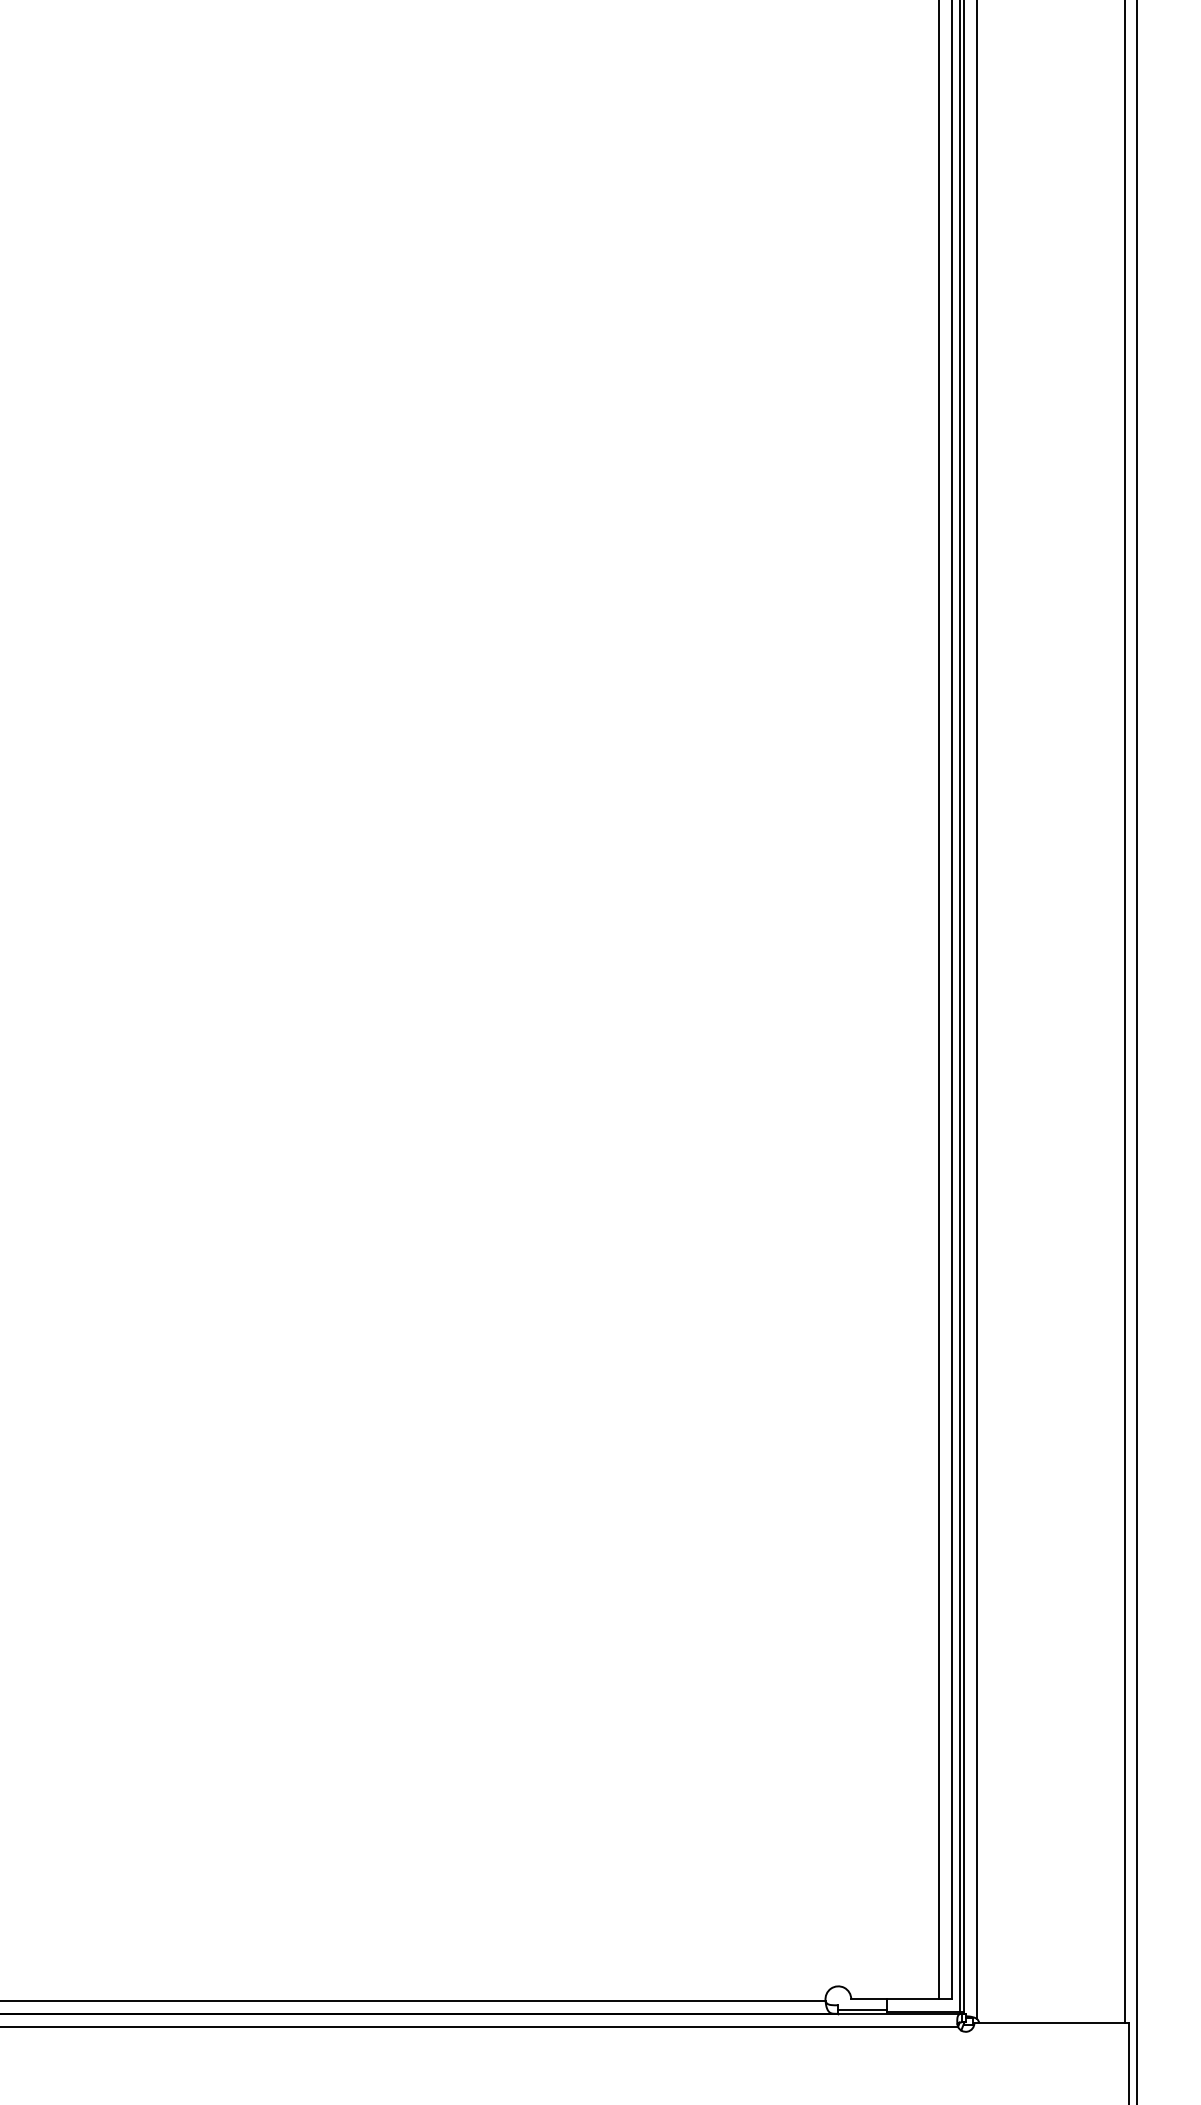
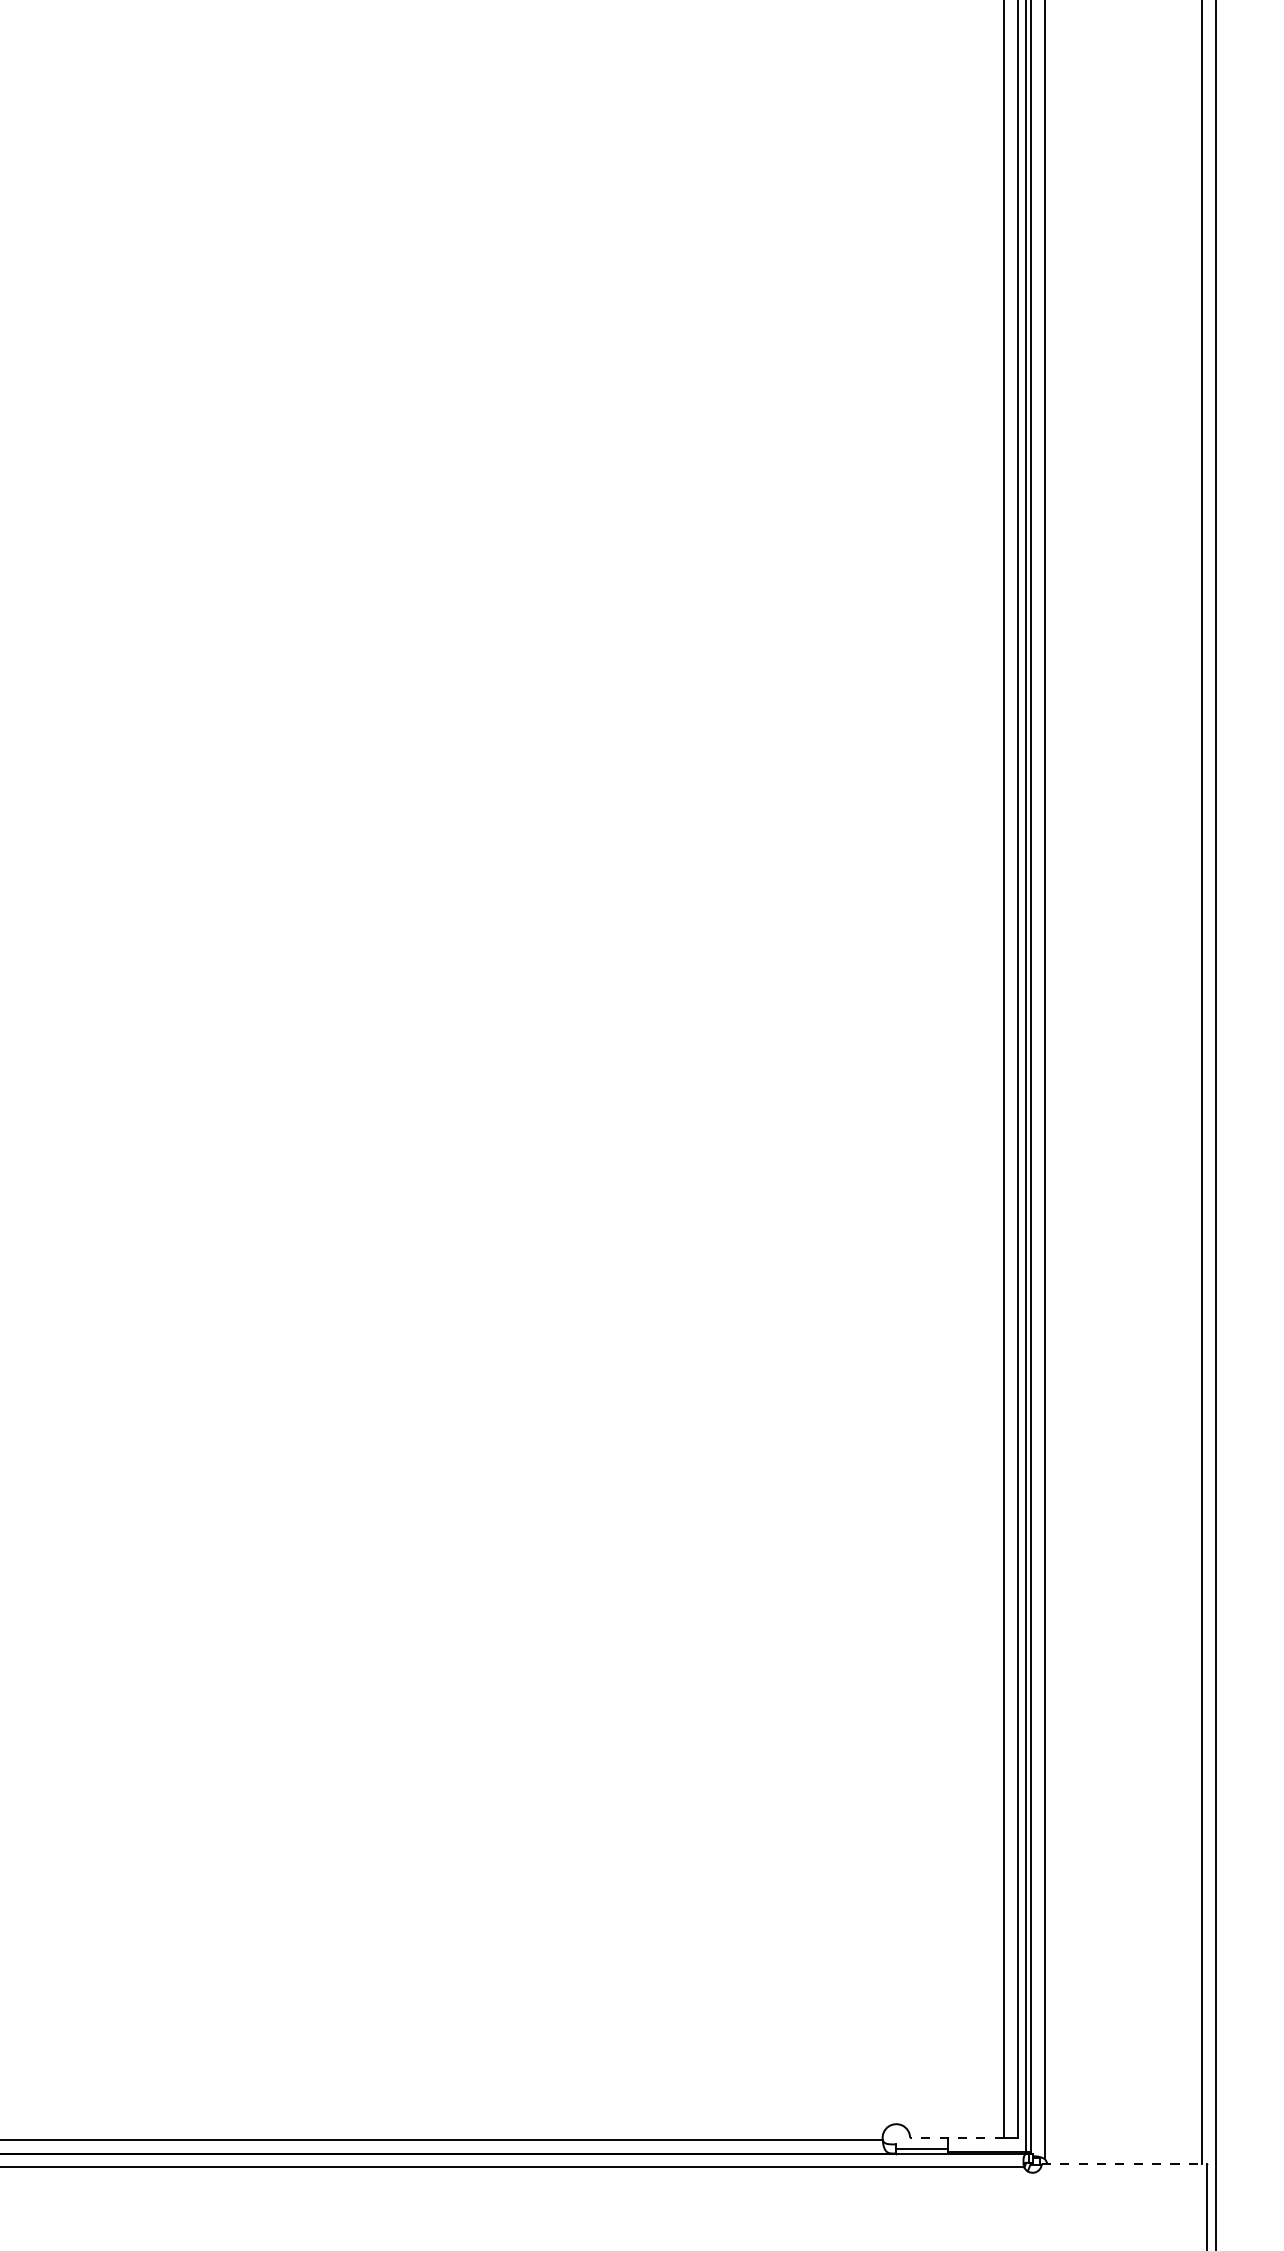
line: (895, 1999) -> (957, 2138), solid -> dashed
line: (1052, 2023) -> (1125, 2163), solid -> dashed

